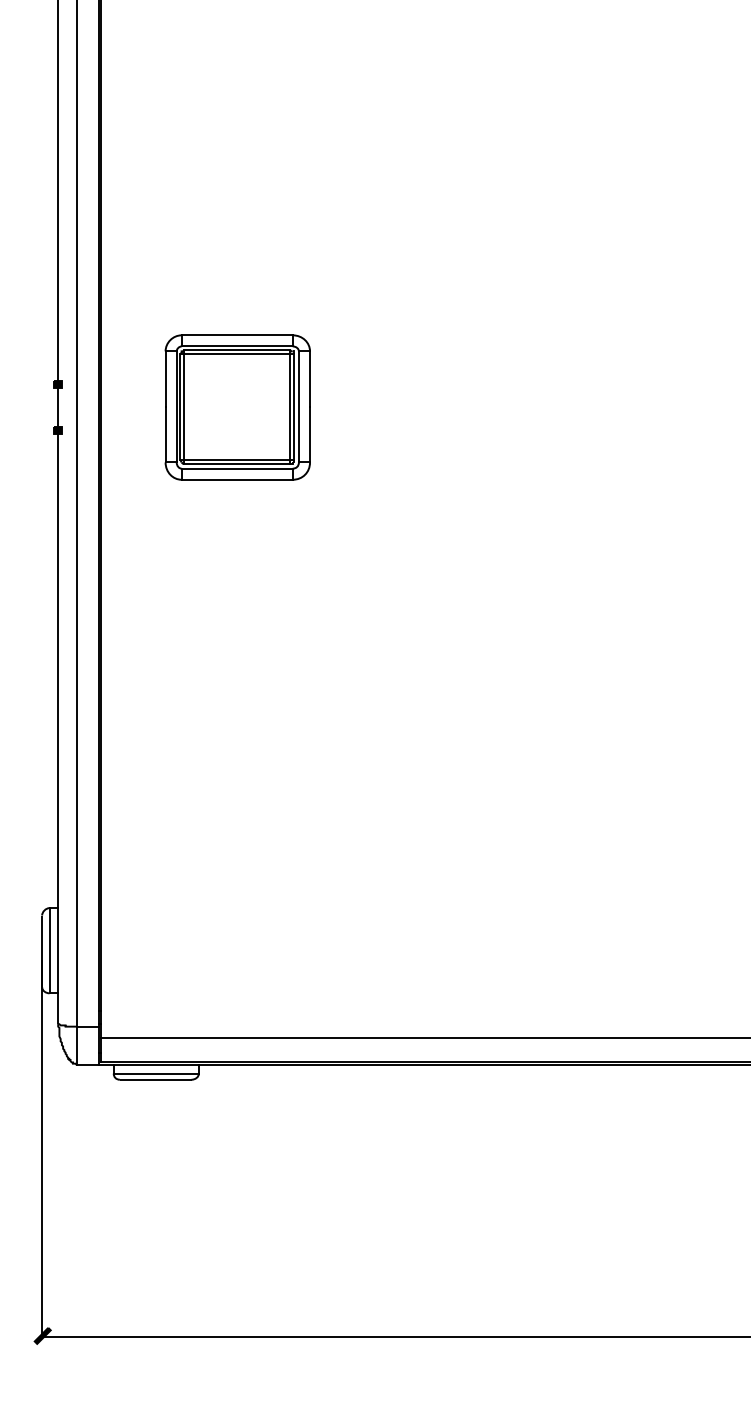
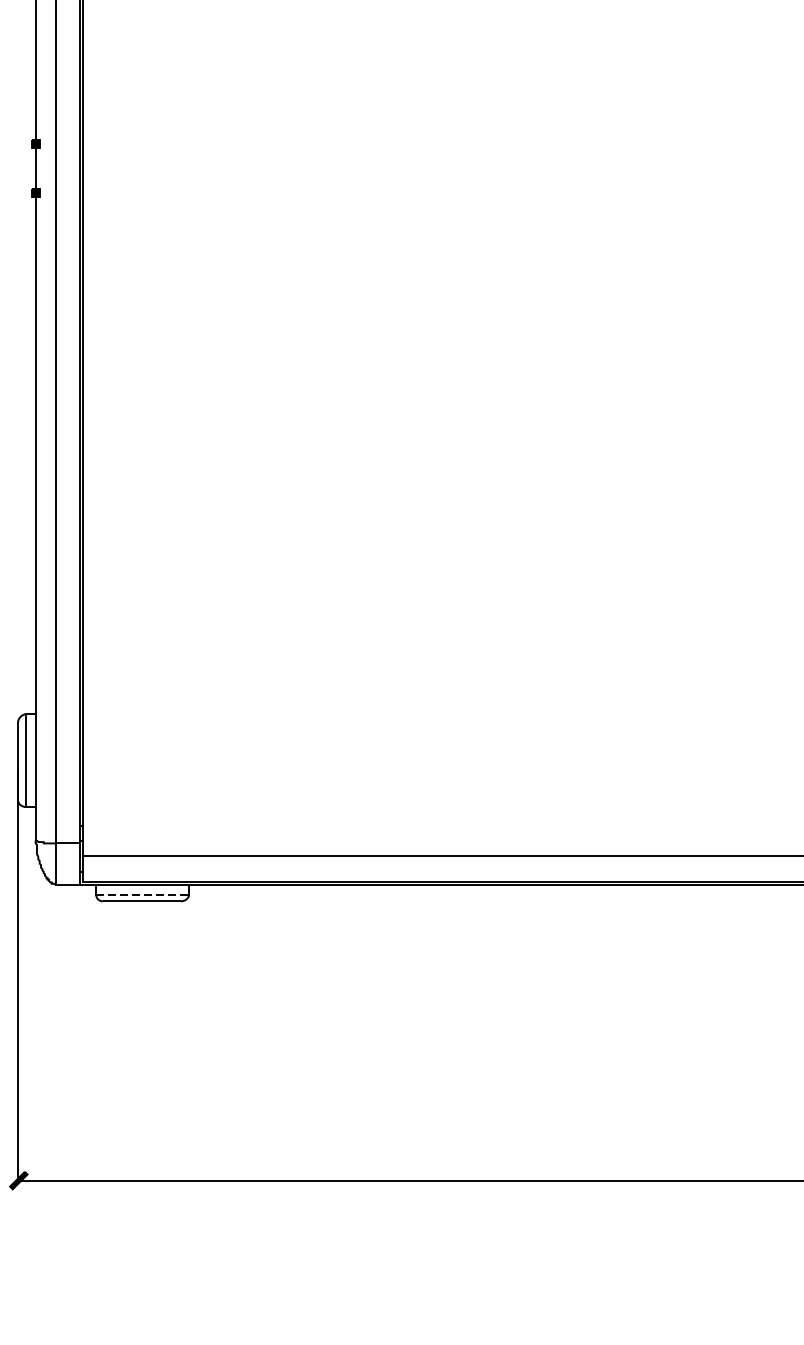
part: (237, 407) -> (231, 168), removed
line: (156, 1073) -> (142, 894), solid -> dashed

